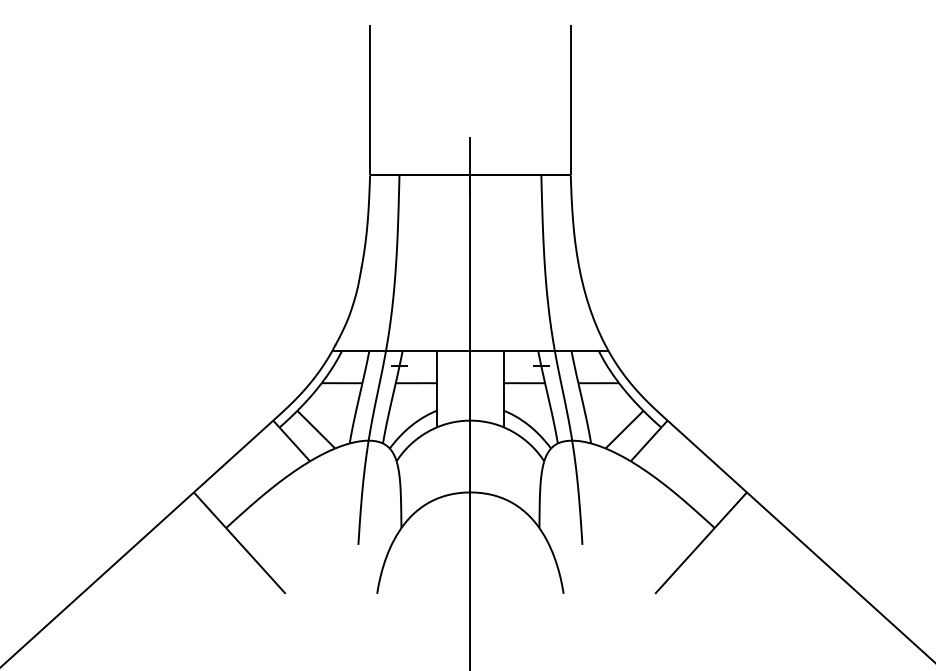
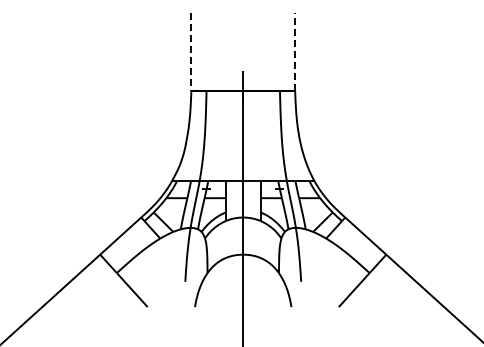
line: (370, 99) -> (191, 51), solid -> dashed
line: (571, 99) -> (295, 51), solid -> dashed

